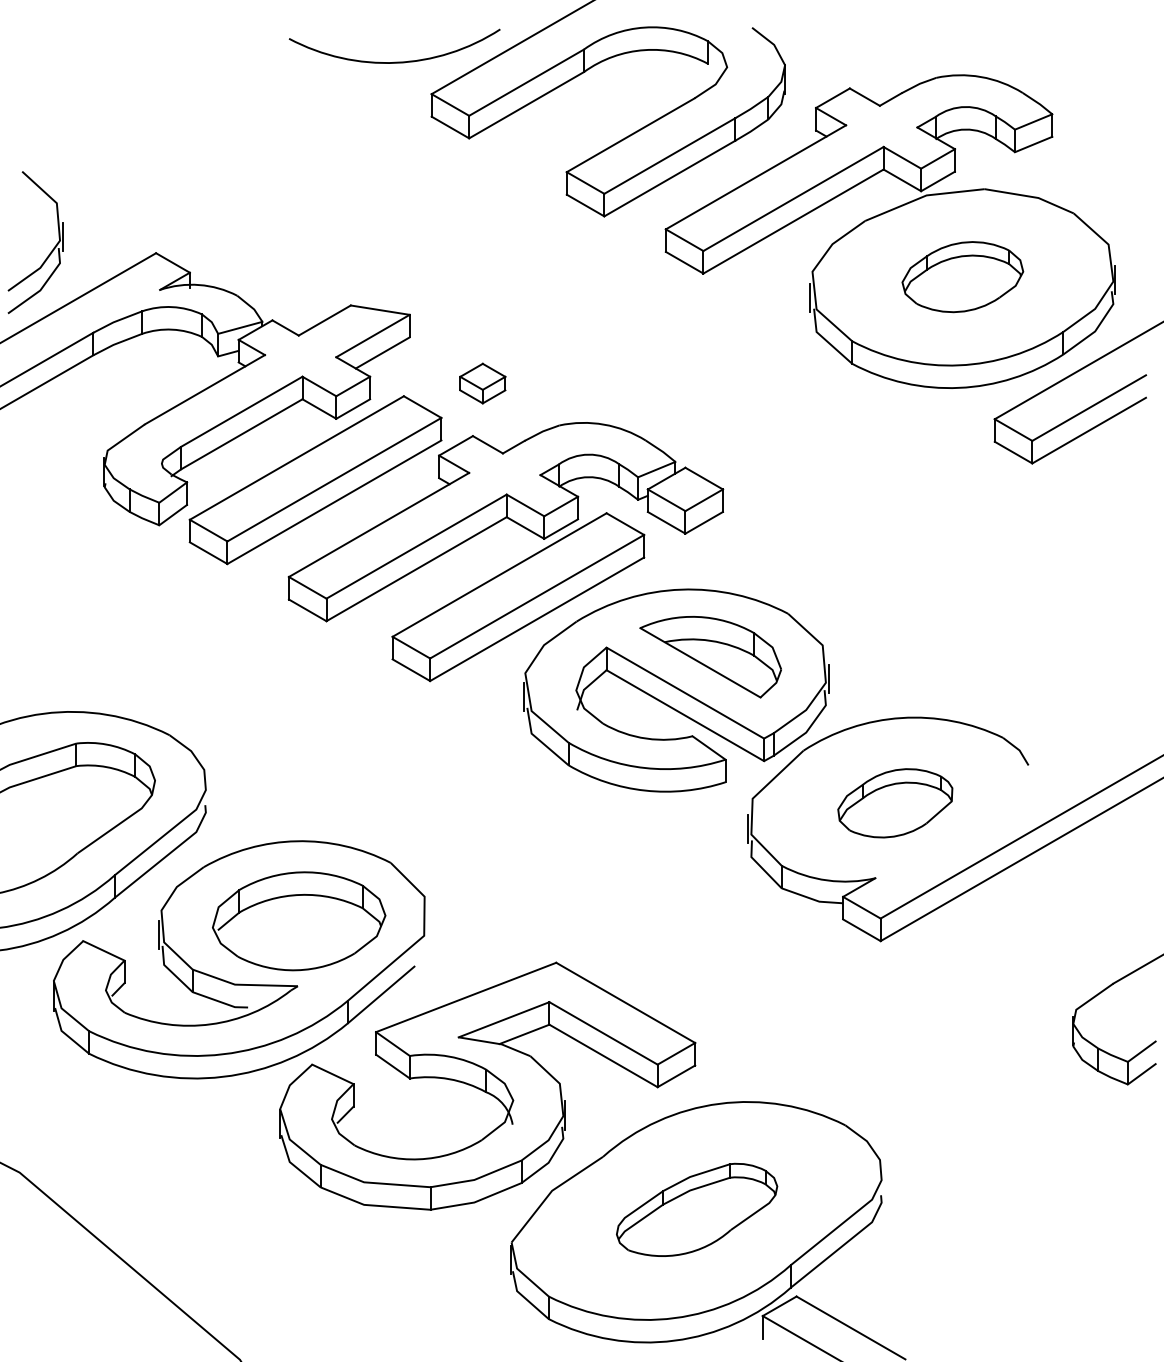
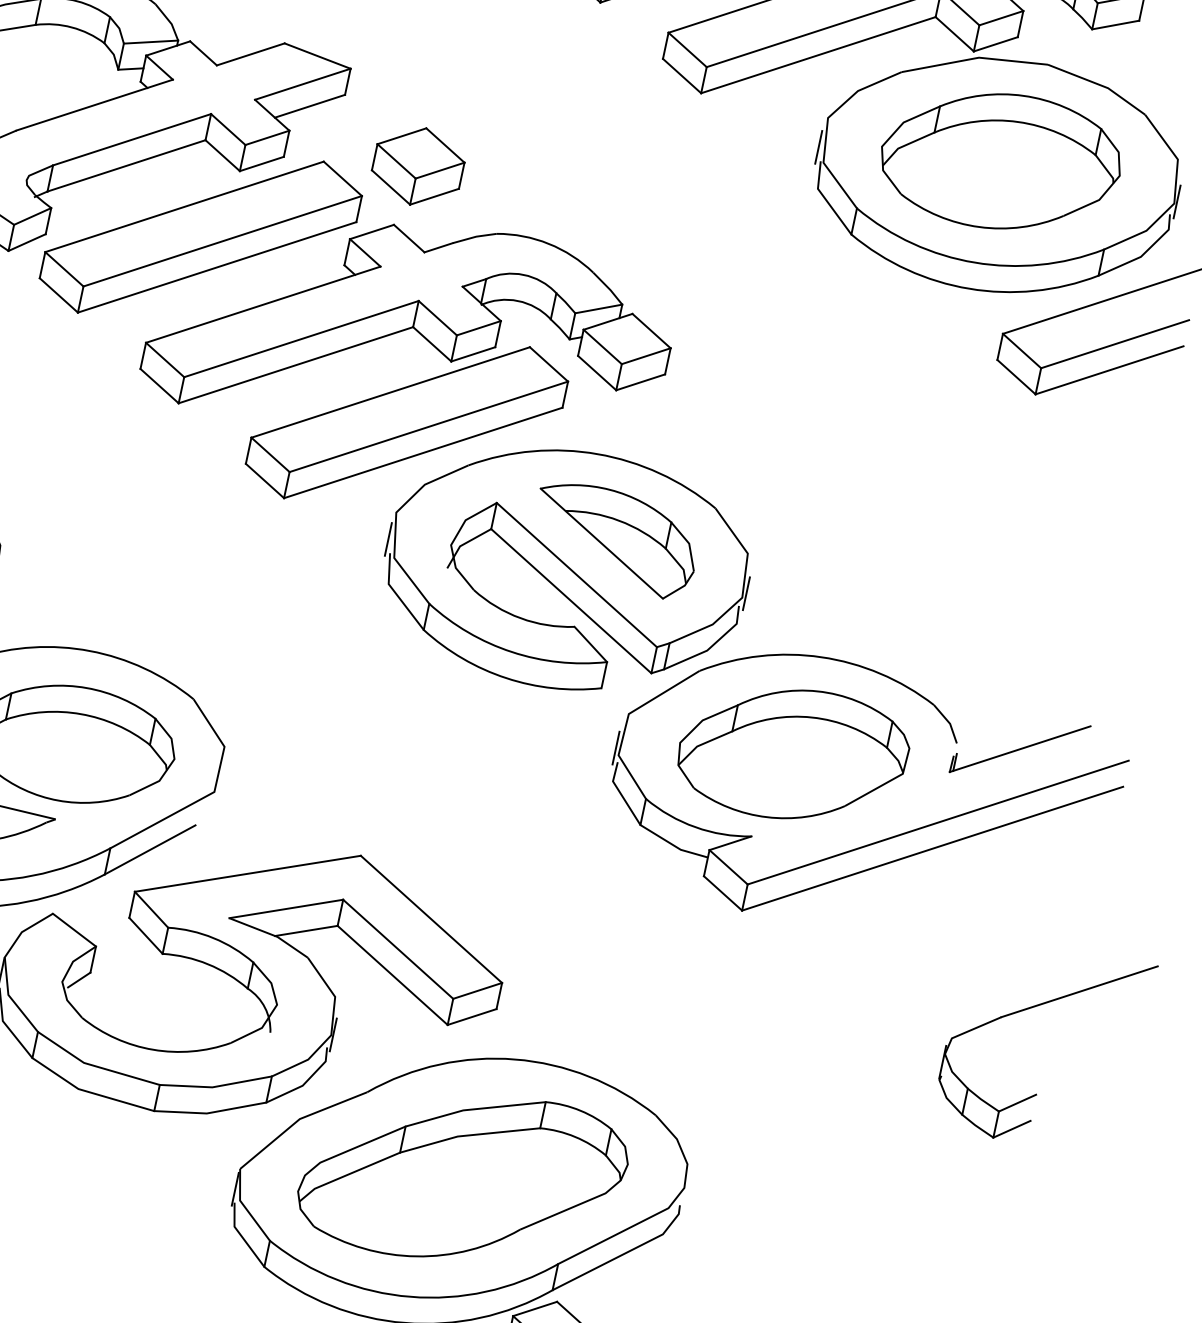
part: (962, 276) -> (1000, 160), size x1.67
part: (482, 383) -> (418, 166), size x1.67
part: (1081, 758) -> (1019, 748), added
part: (895, 803) -> (793, 754), size x1.67
part: (696, 1209) -> (462, 1176), size x1.67

